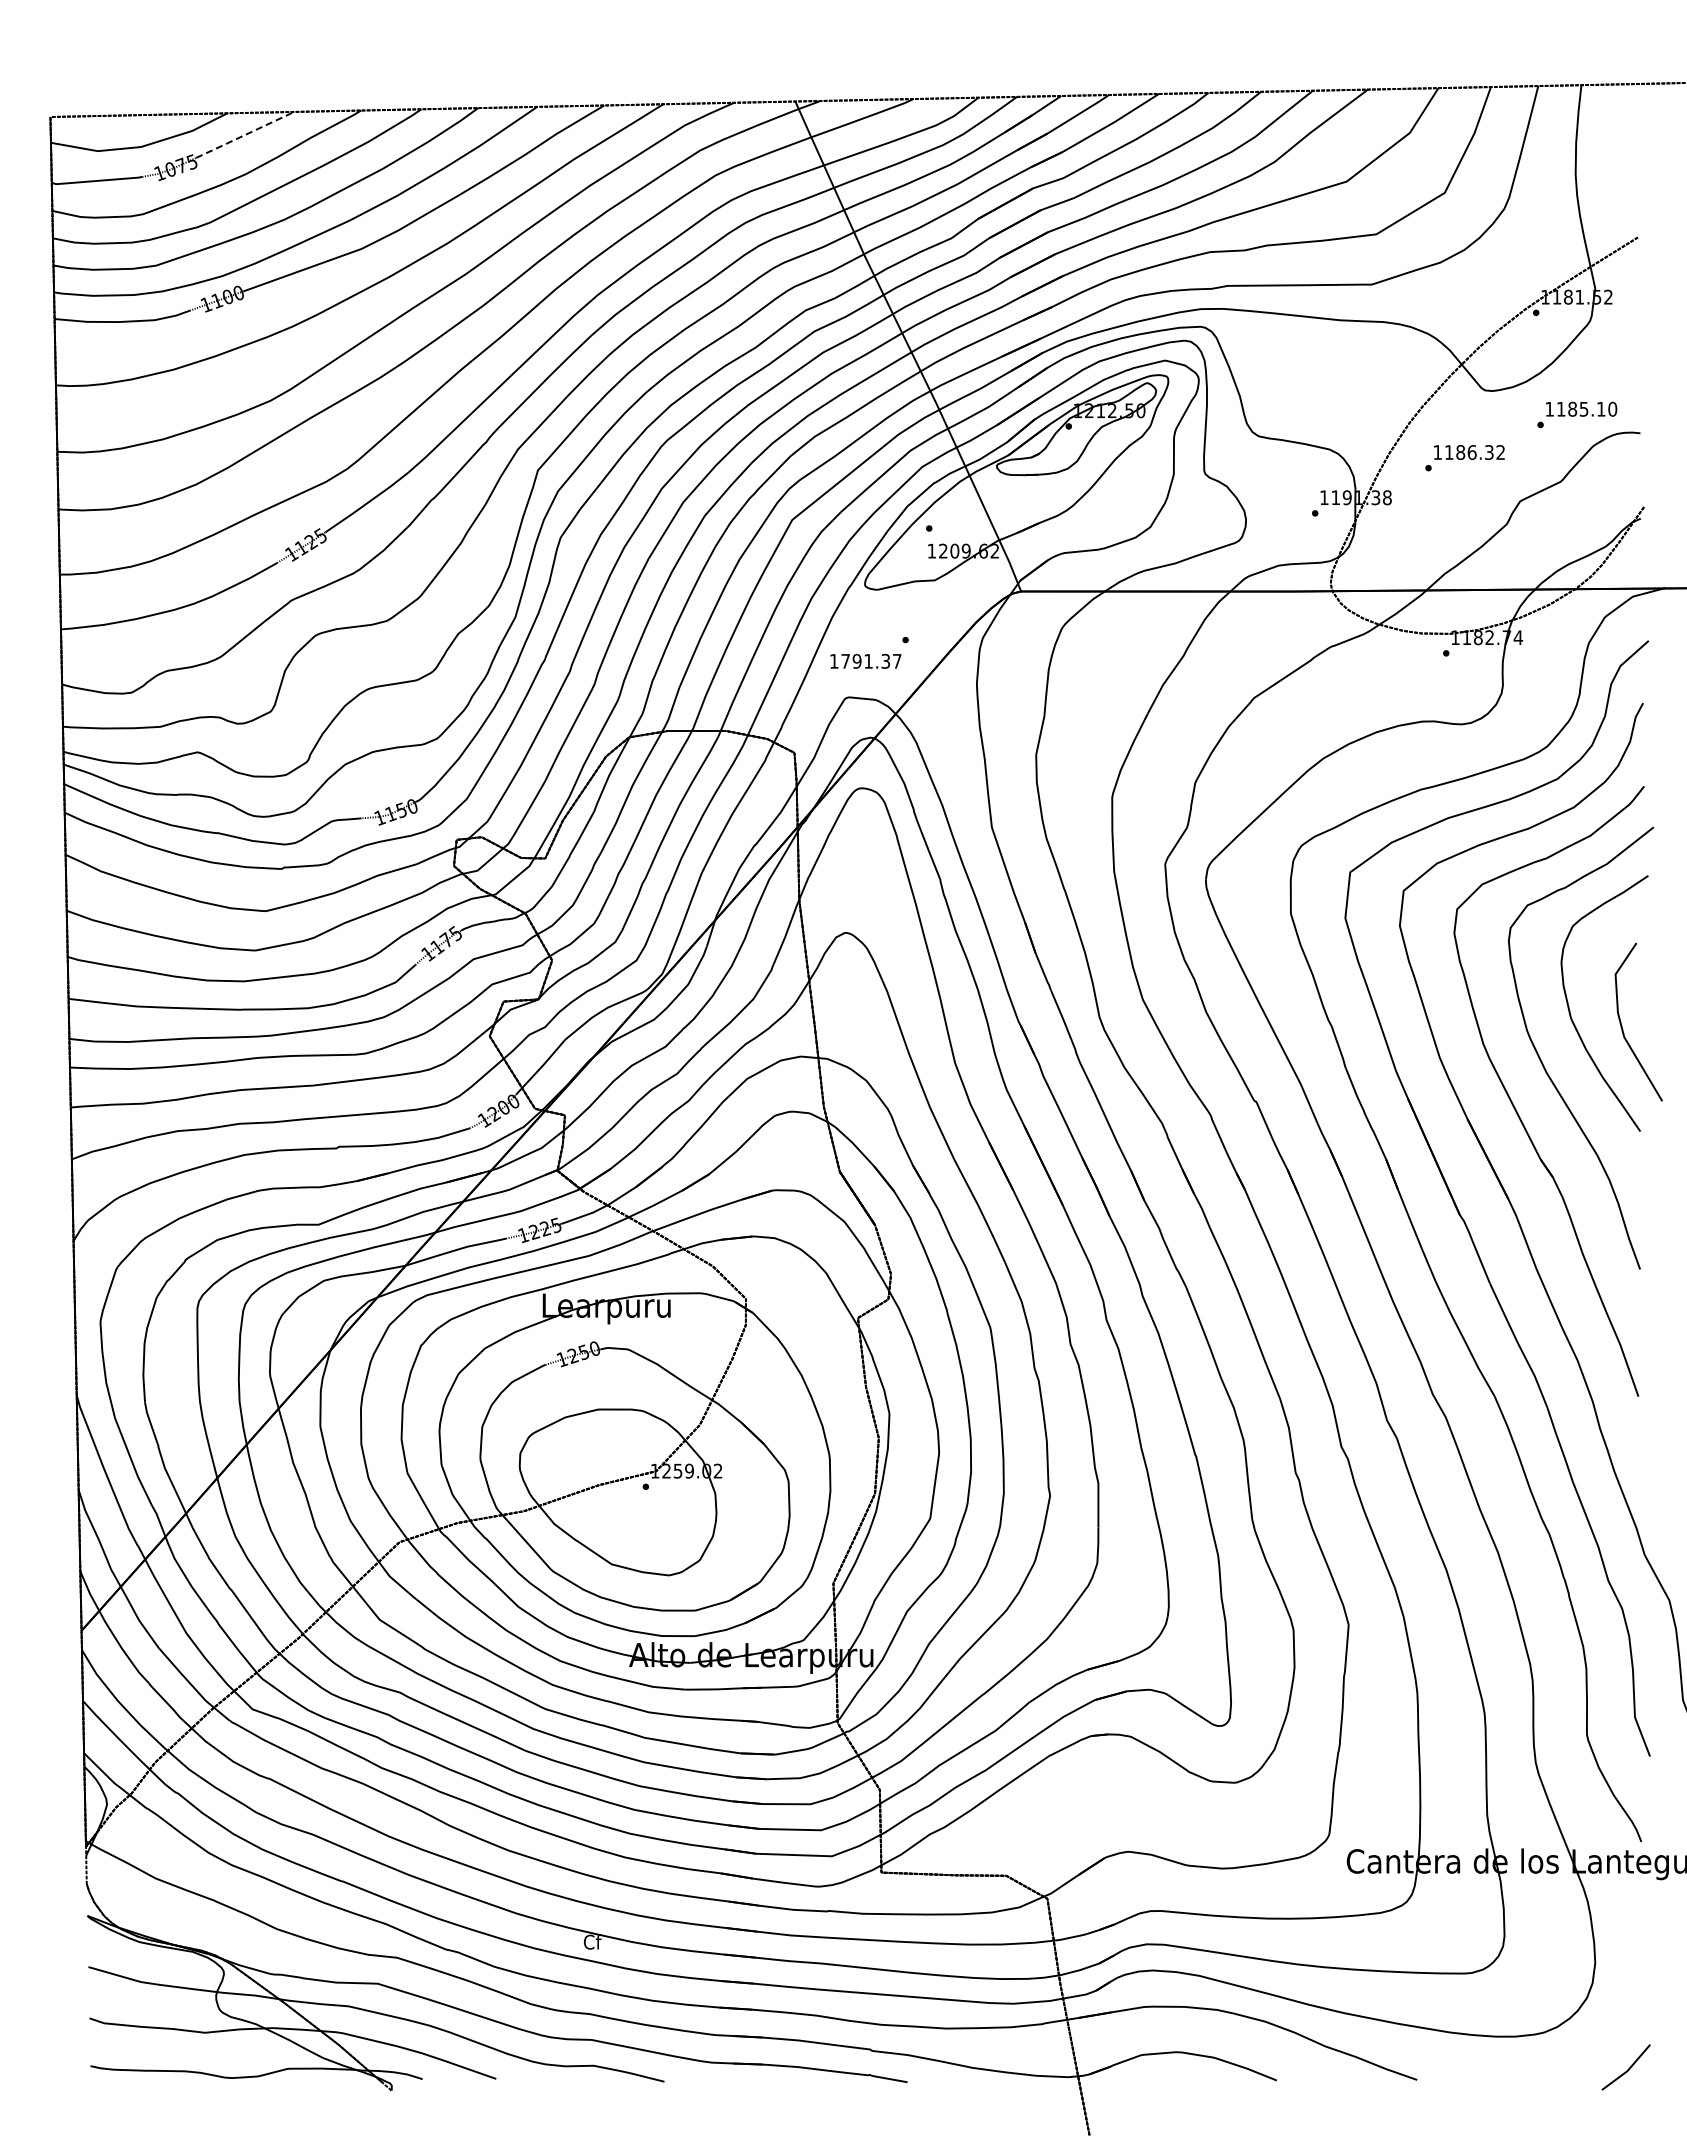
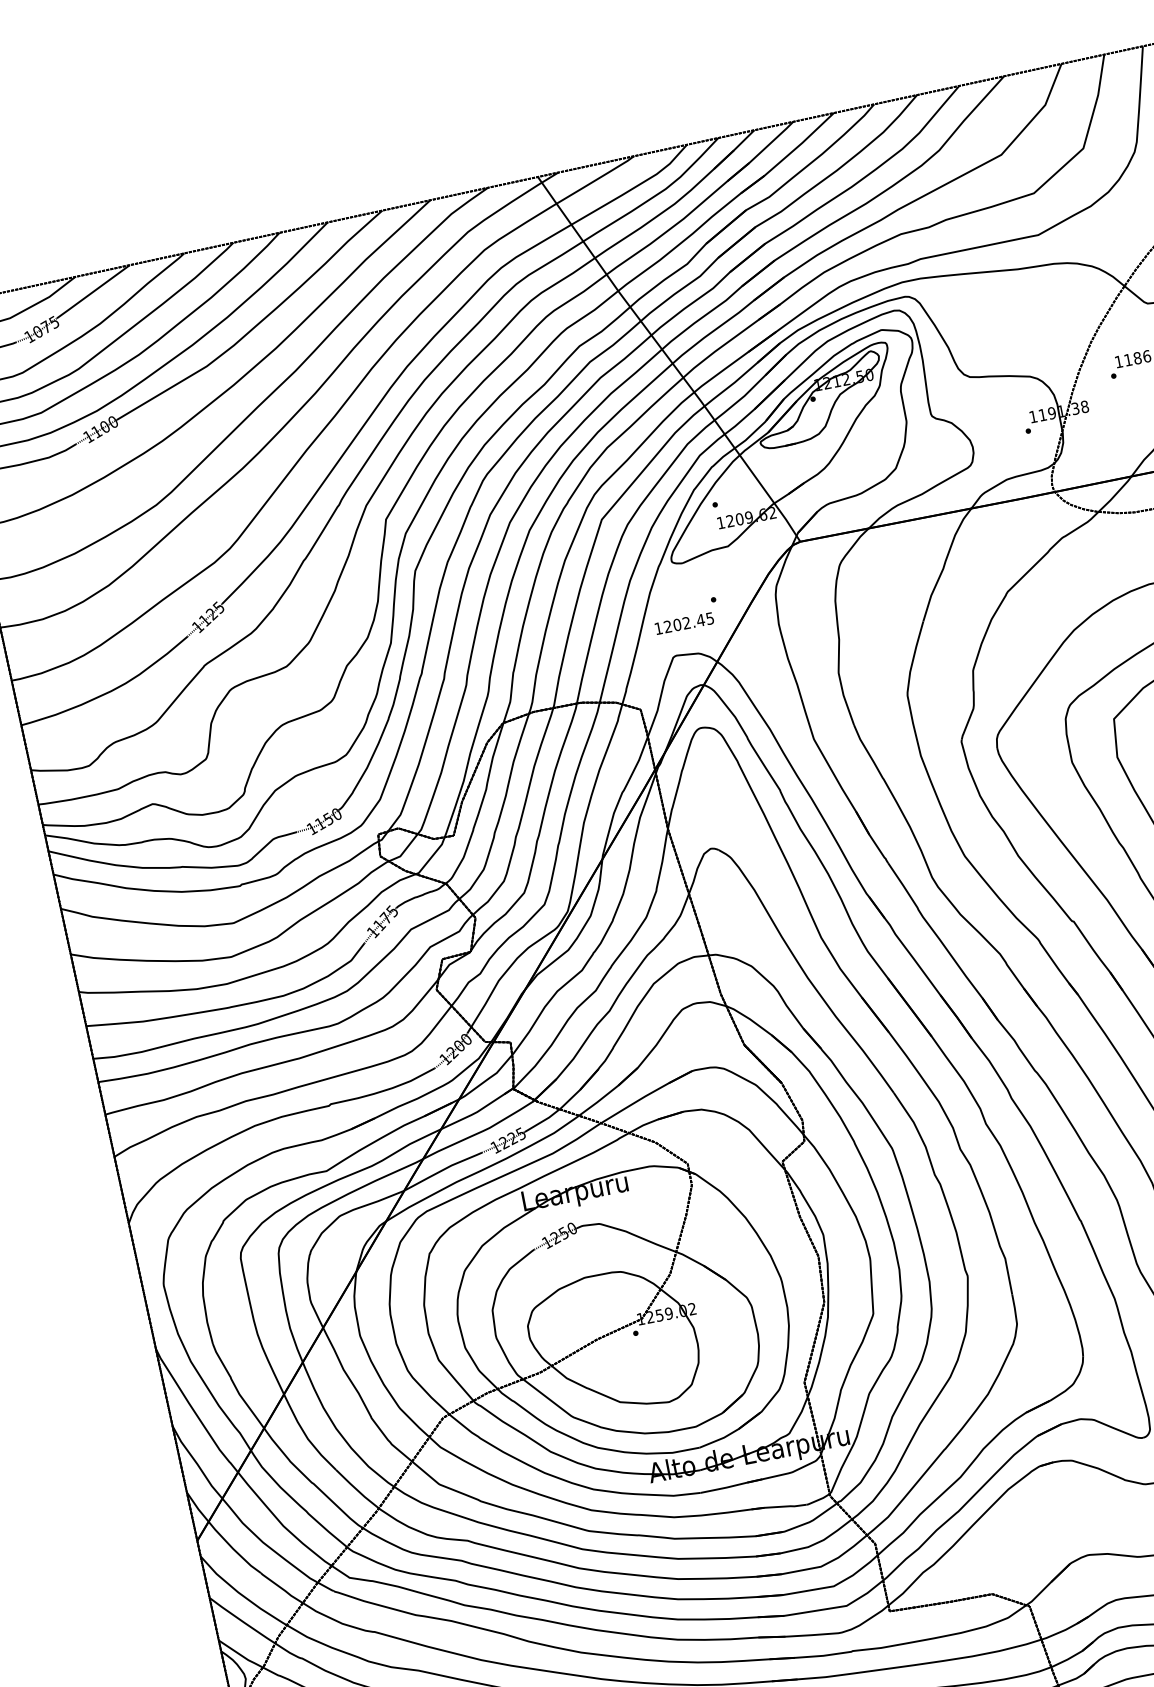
line: (244, 135) -> (92, 292), dashed -> solid
text: (871, 660) -> (688, 621), 1791.37 -> 1202.45

